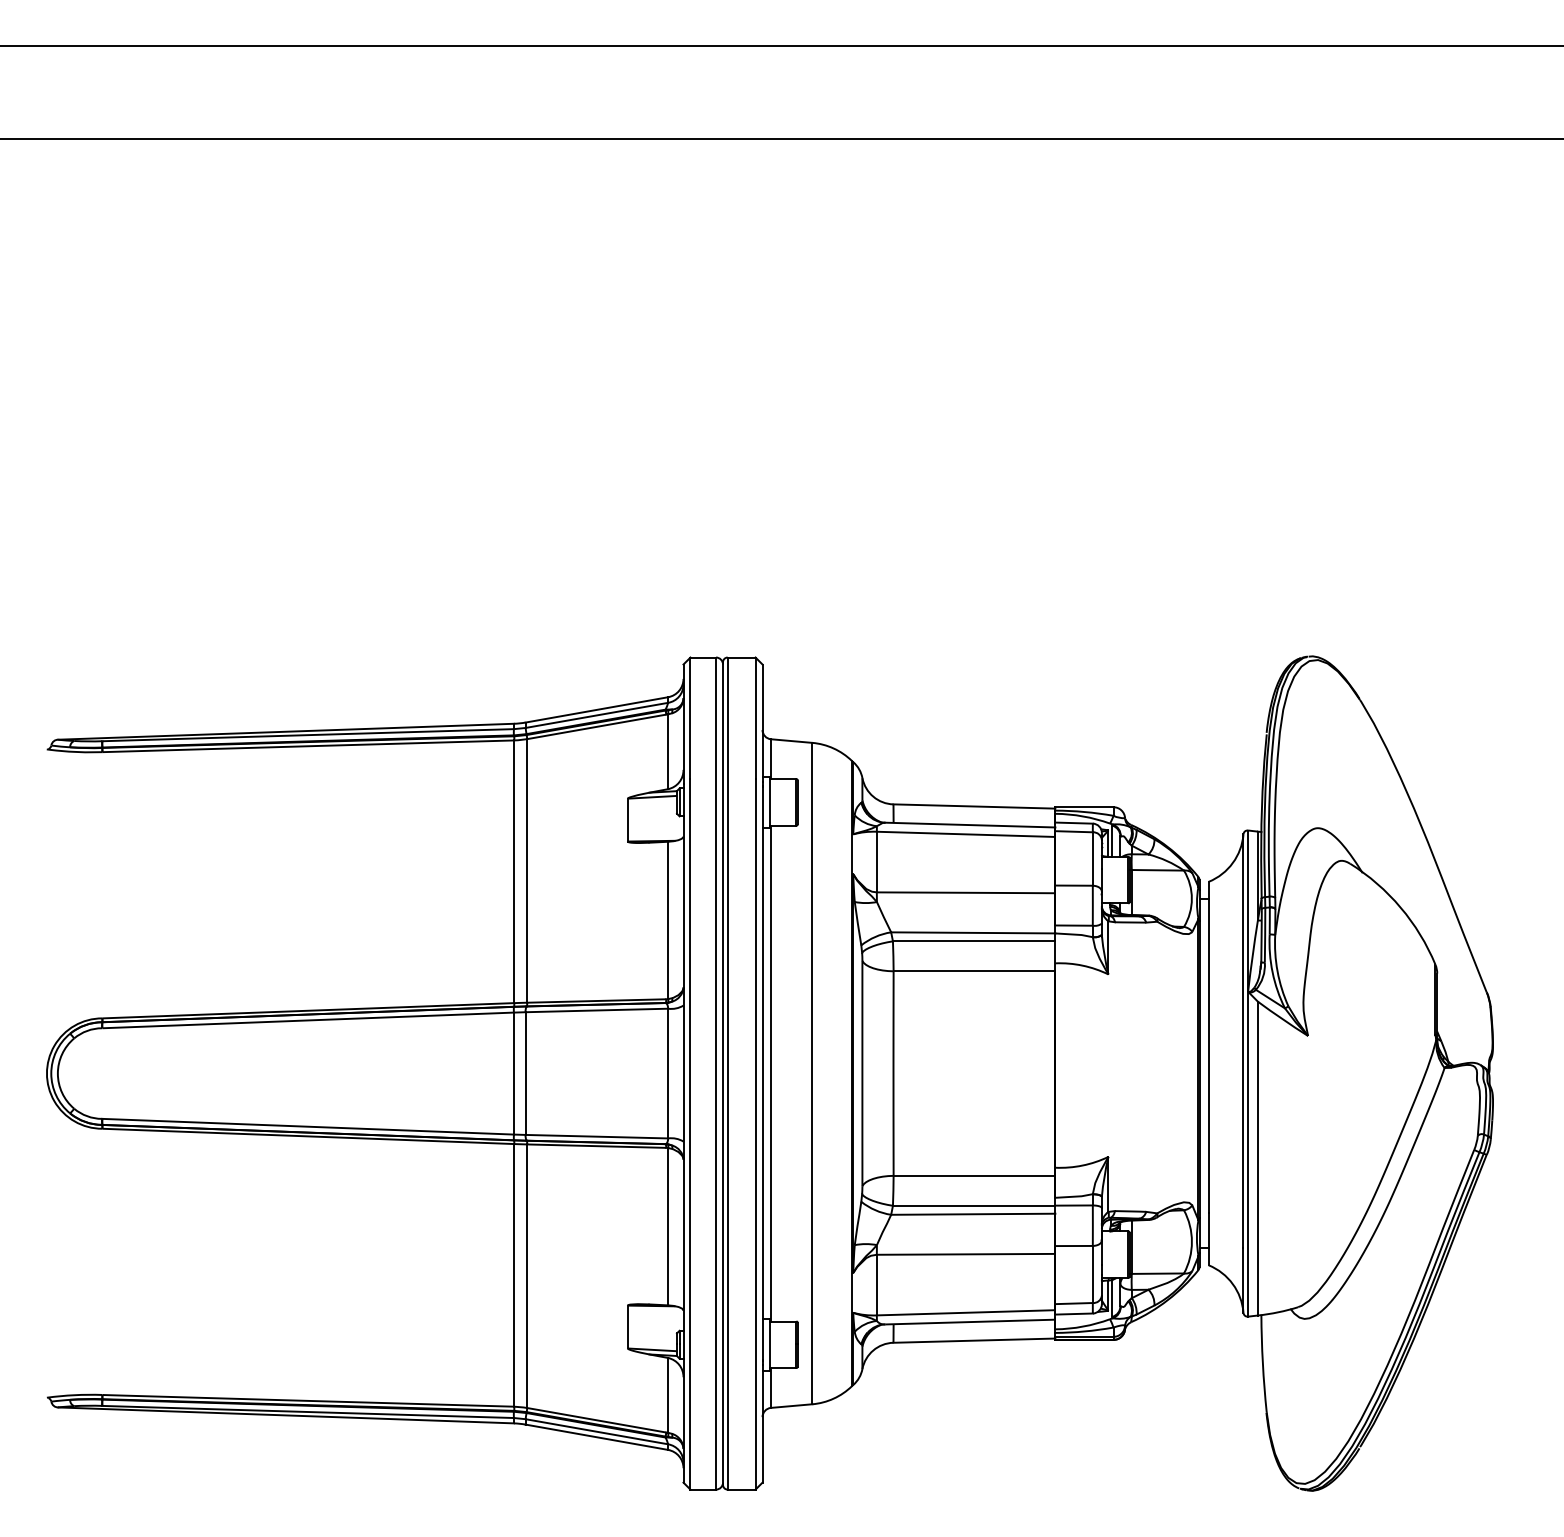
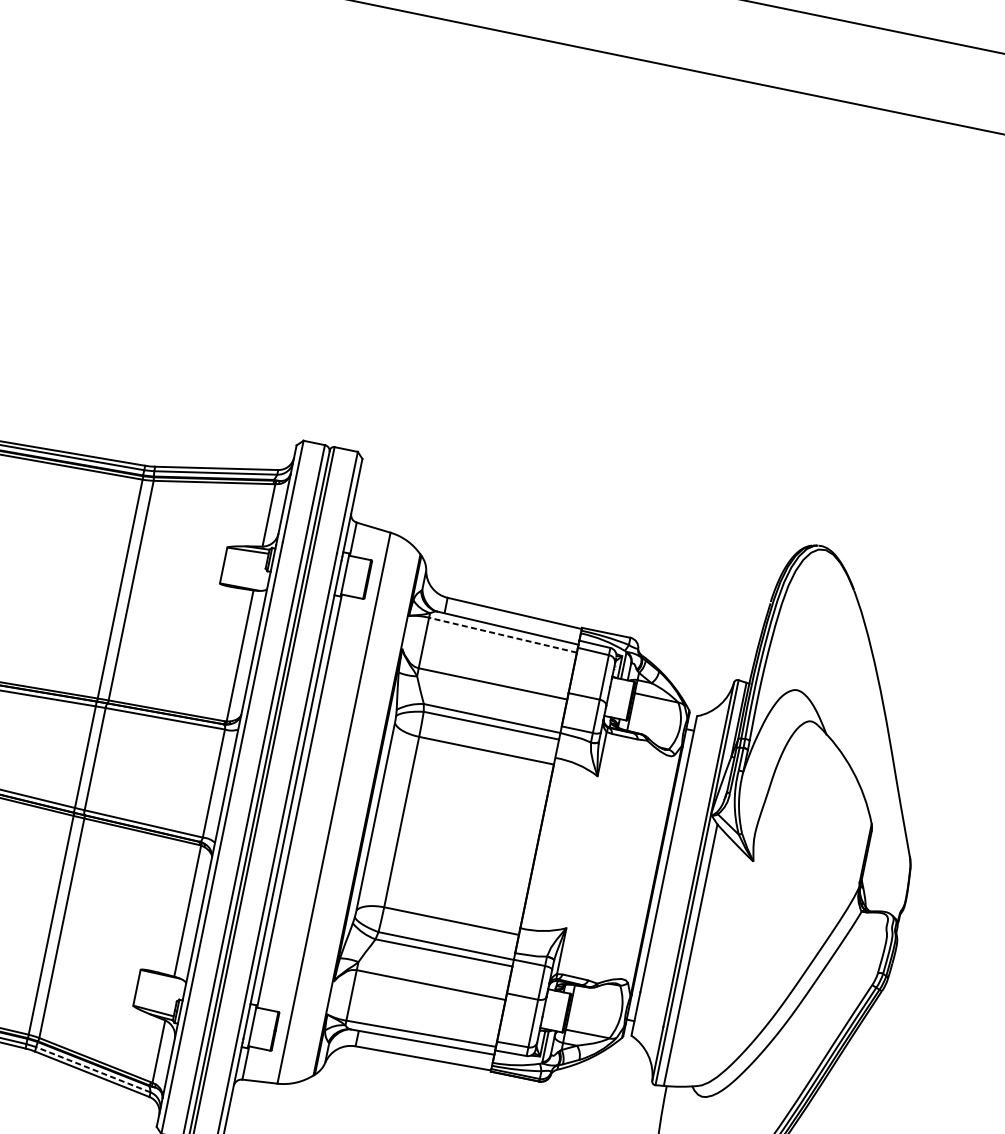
line: (965, 834) -> (502, 635), solid -> dashed
line: (597, 1431) -> (93, 1069), solid -> dashed

